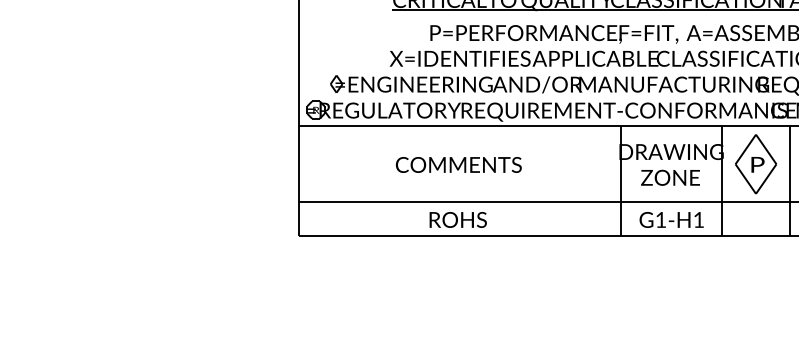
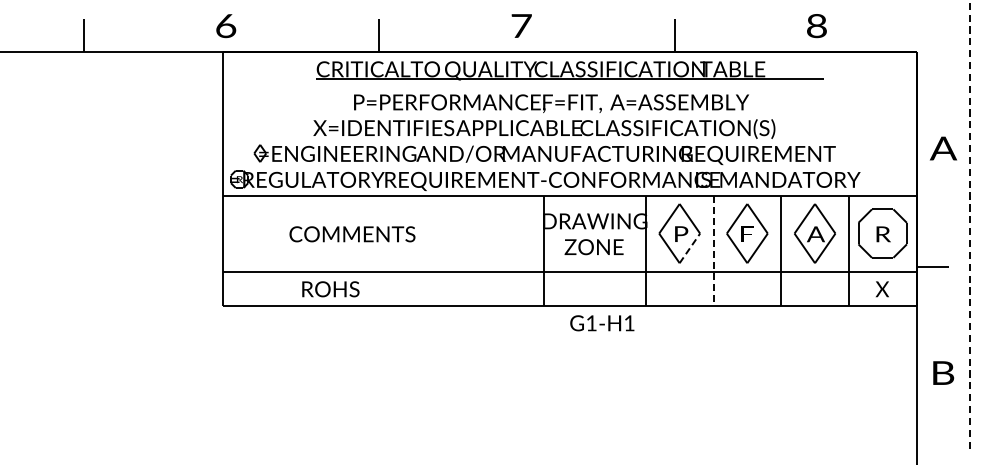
text: (458, 165) -> (352, 234), moved
line: (765, 179) -> (689, 248), solid -> dashed
line: (789, 181) -> (713, 250), solid -> dashed
text: (457, 220) -> (330, 289), moved
text: (671, 220) -> (602, 323), moved

